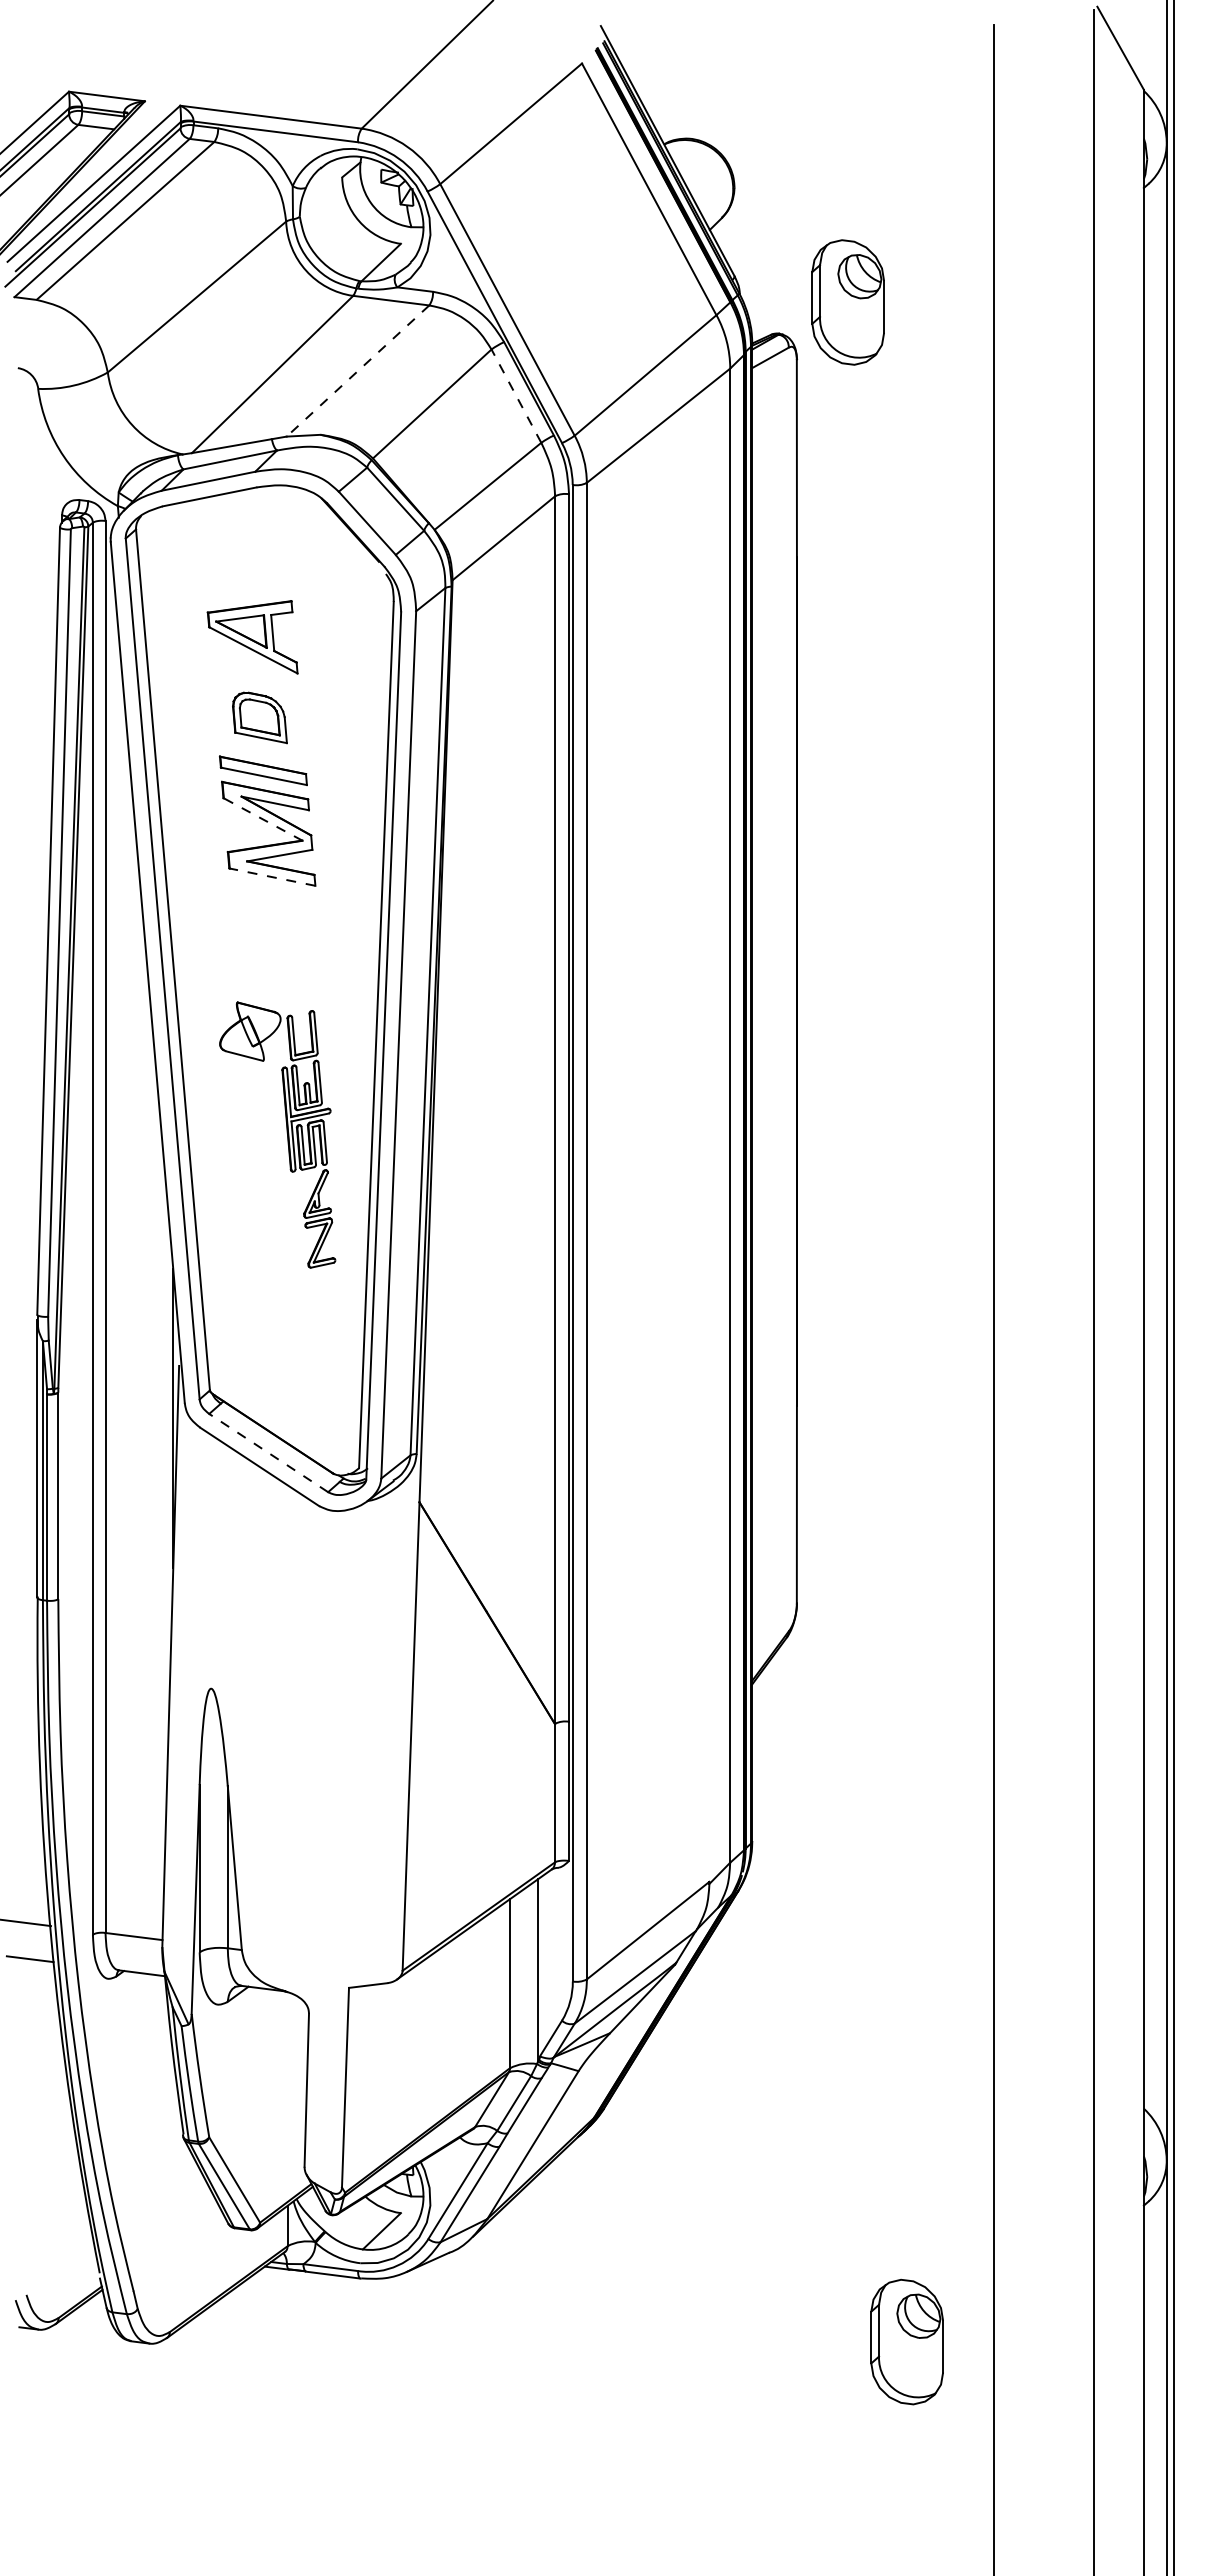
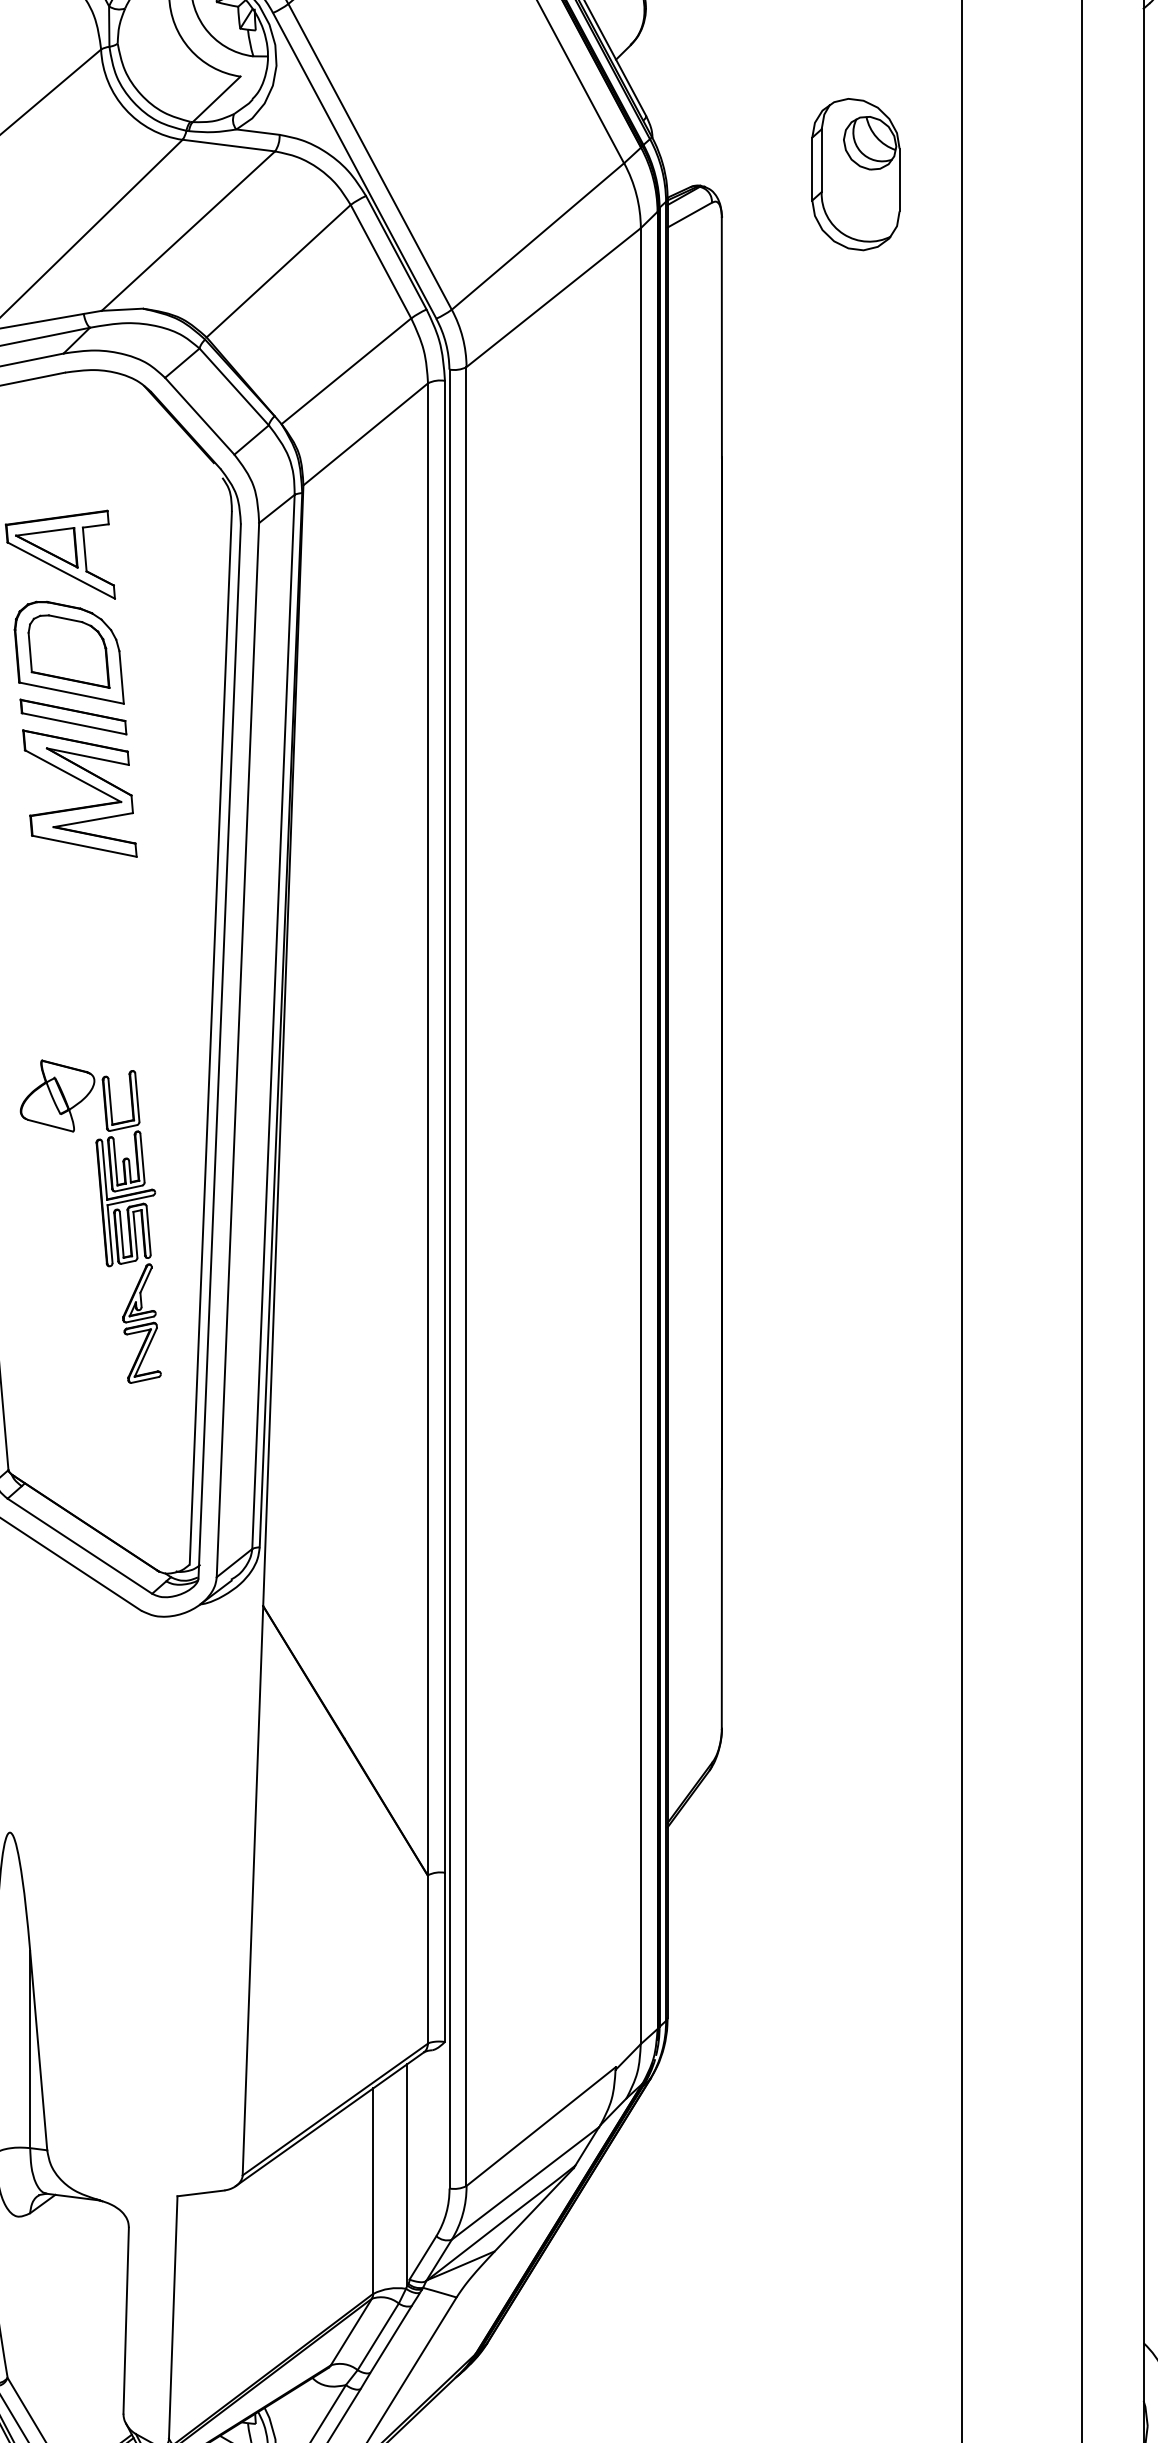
part: (847, 302) -> (855, 174), moved
line: (358, 371) -> (189, 231), dashed -> solid
line: (516, 396) -> (381, 262), dashed -> solid
part: (259, 717) -> (68, 652), size x1.67
line: (263, 819) -> (73, 776), dashed -> solid
line: (272, 877) -> (84, 846), dashed -> solid
part: (286, 1132) -> (101, 1218), moved
line: (268, 1452) -> (79, 1545), dashed -> solid

